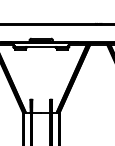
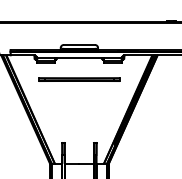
line: (41, 60) -> (79, 80), added

